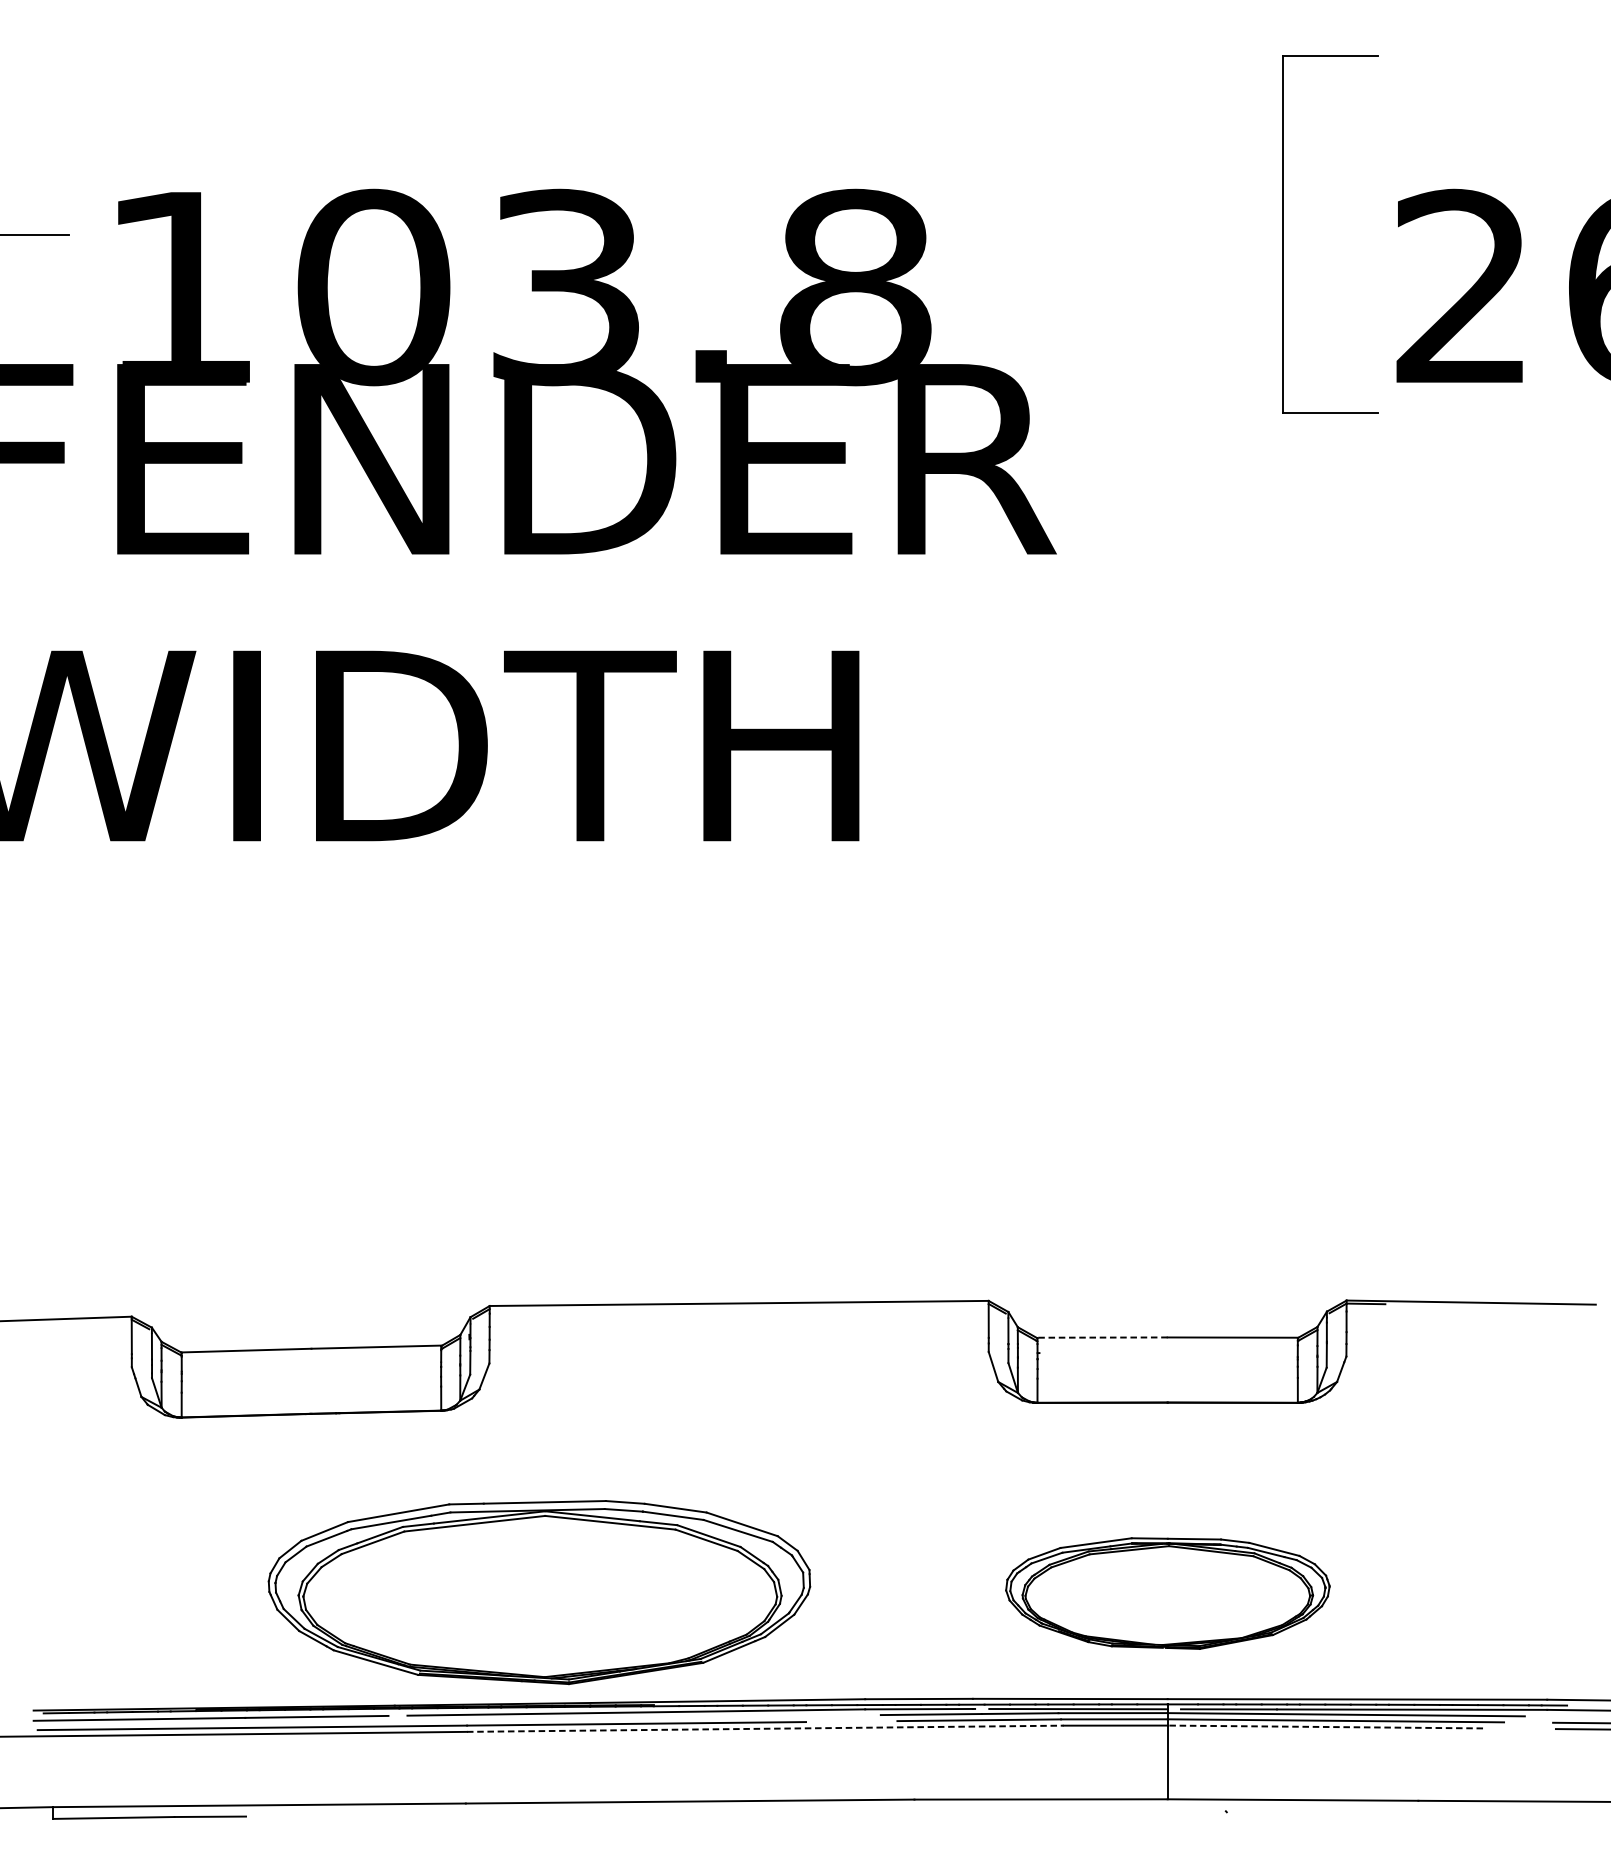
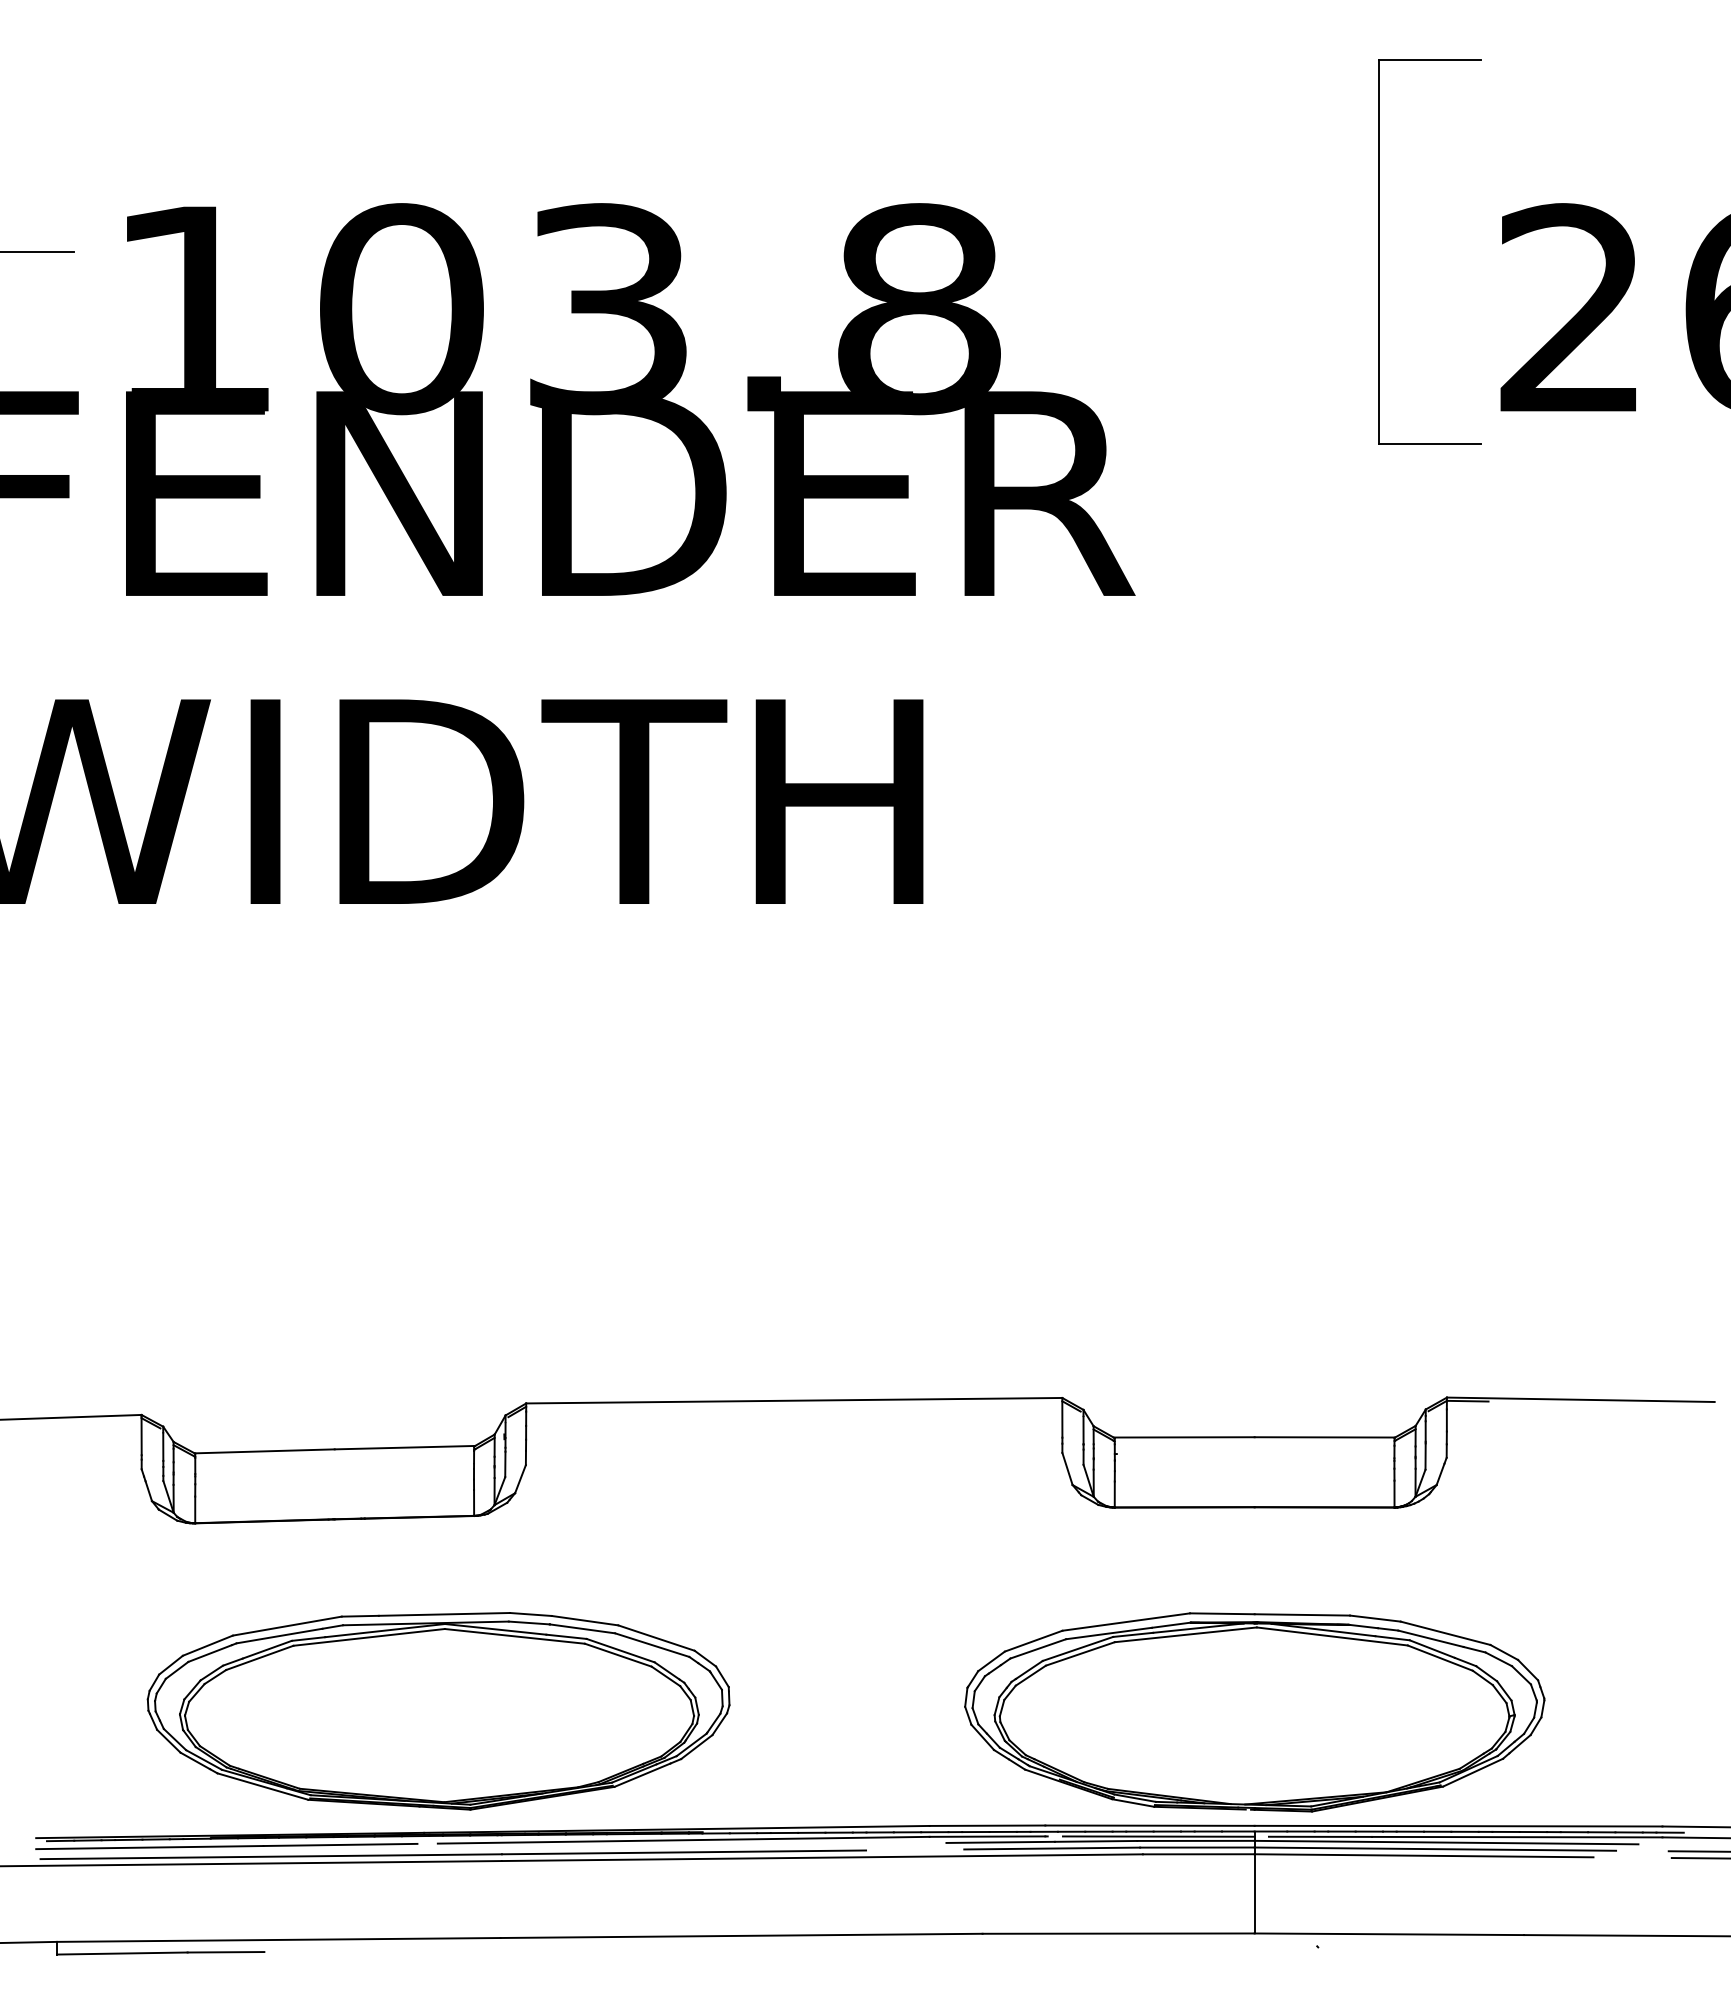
line: (1101, 1337) -> (1183, 1437), dashed -> solid
part: (539, 1592) -> (438, 1711), moved
part: (1167, 1593) -> (1254, 1712), size x1.67
line: (1324, 1726) -> (1423, 1855), dashed -> solid
line: (765, 1728) -> (822, 1857), dashed -> solid

